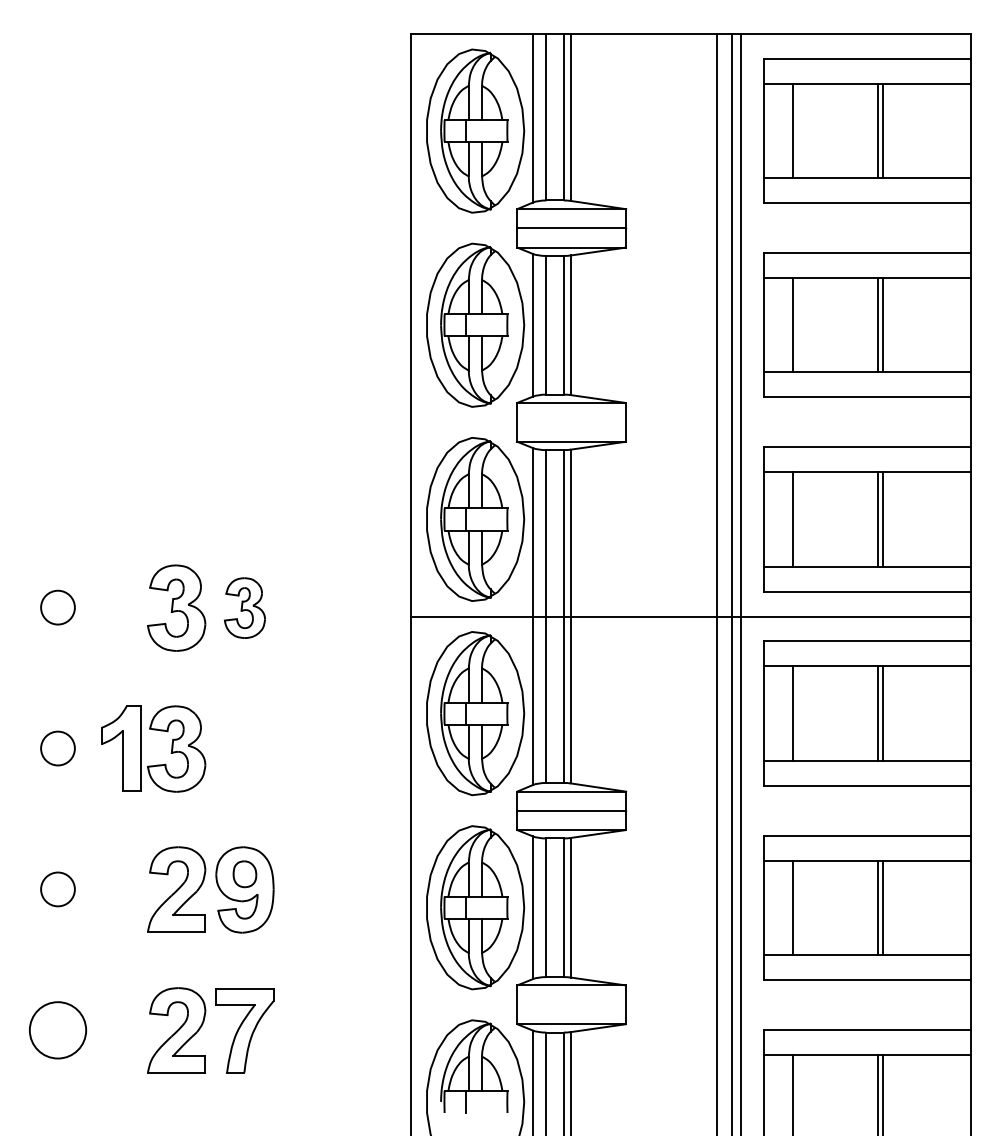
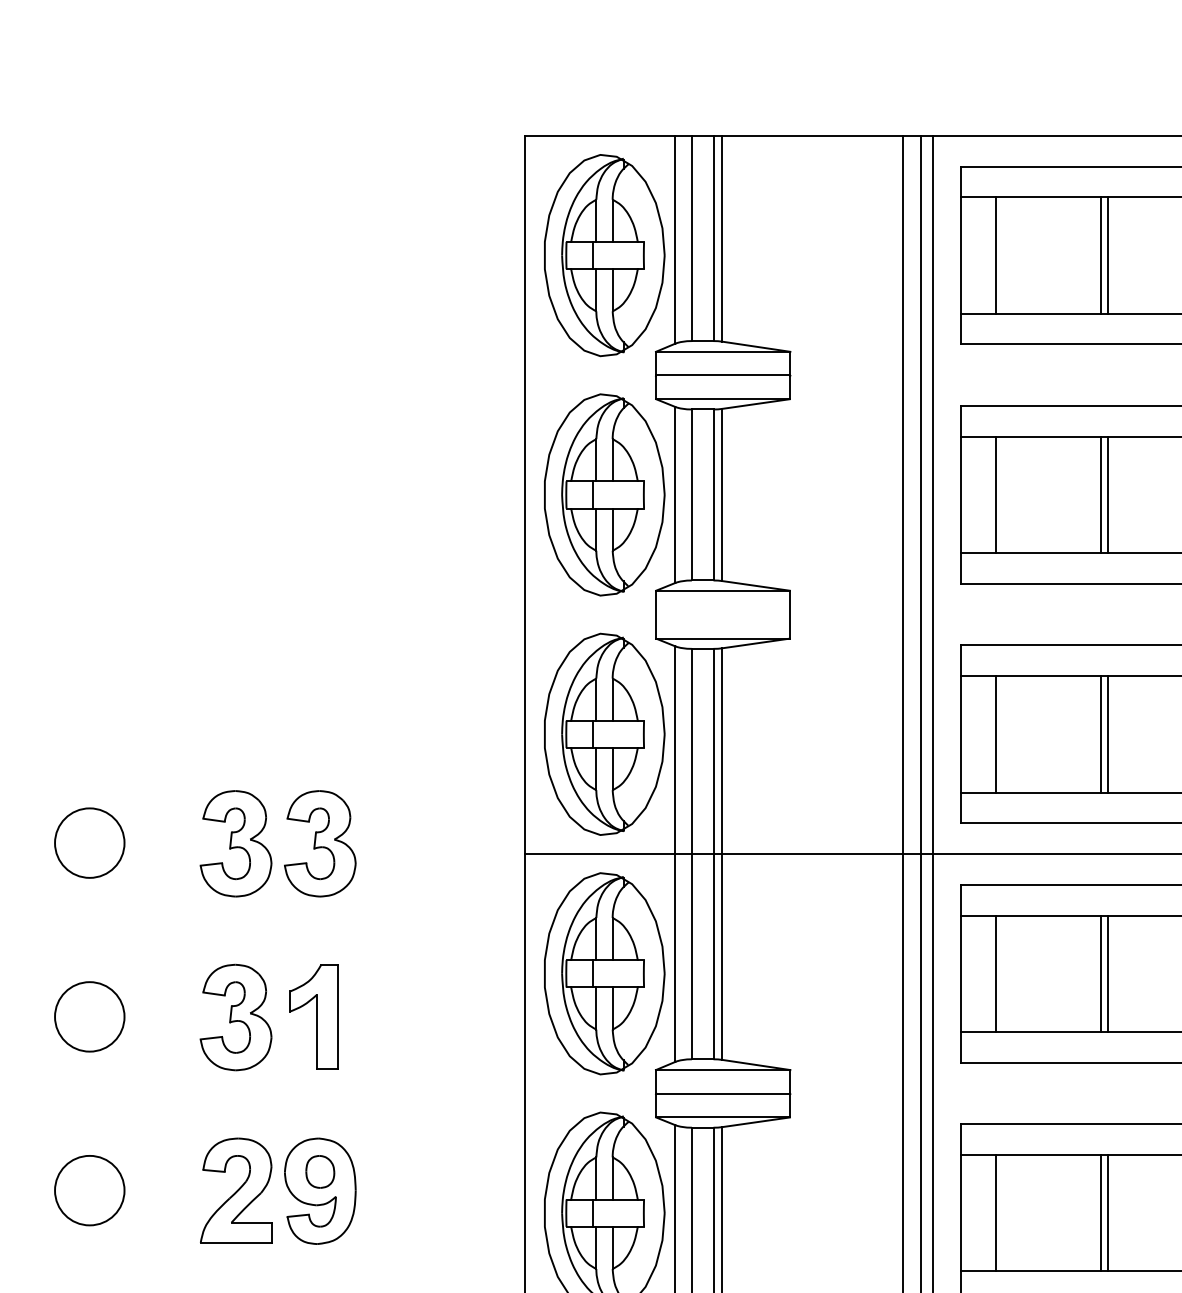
circle: (57, 607) -> (89, 842), size x1.67
part: (244, 607) -> (319, 842), size x1.43
circle: (57, 748) -> (89, 1016), size x1.67
part: (121, 748) -> (314, 1016), moved
circle: (57, 889) -> (89, 1190), size x1.67

